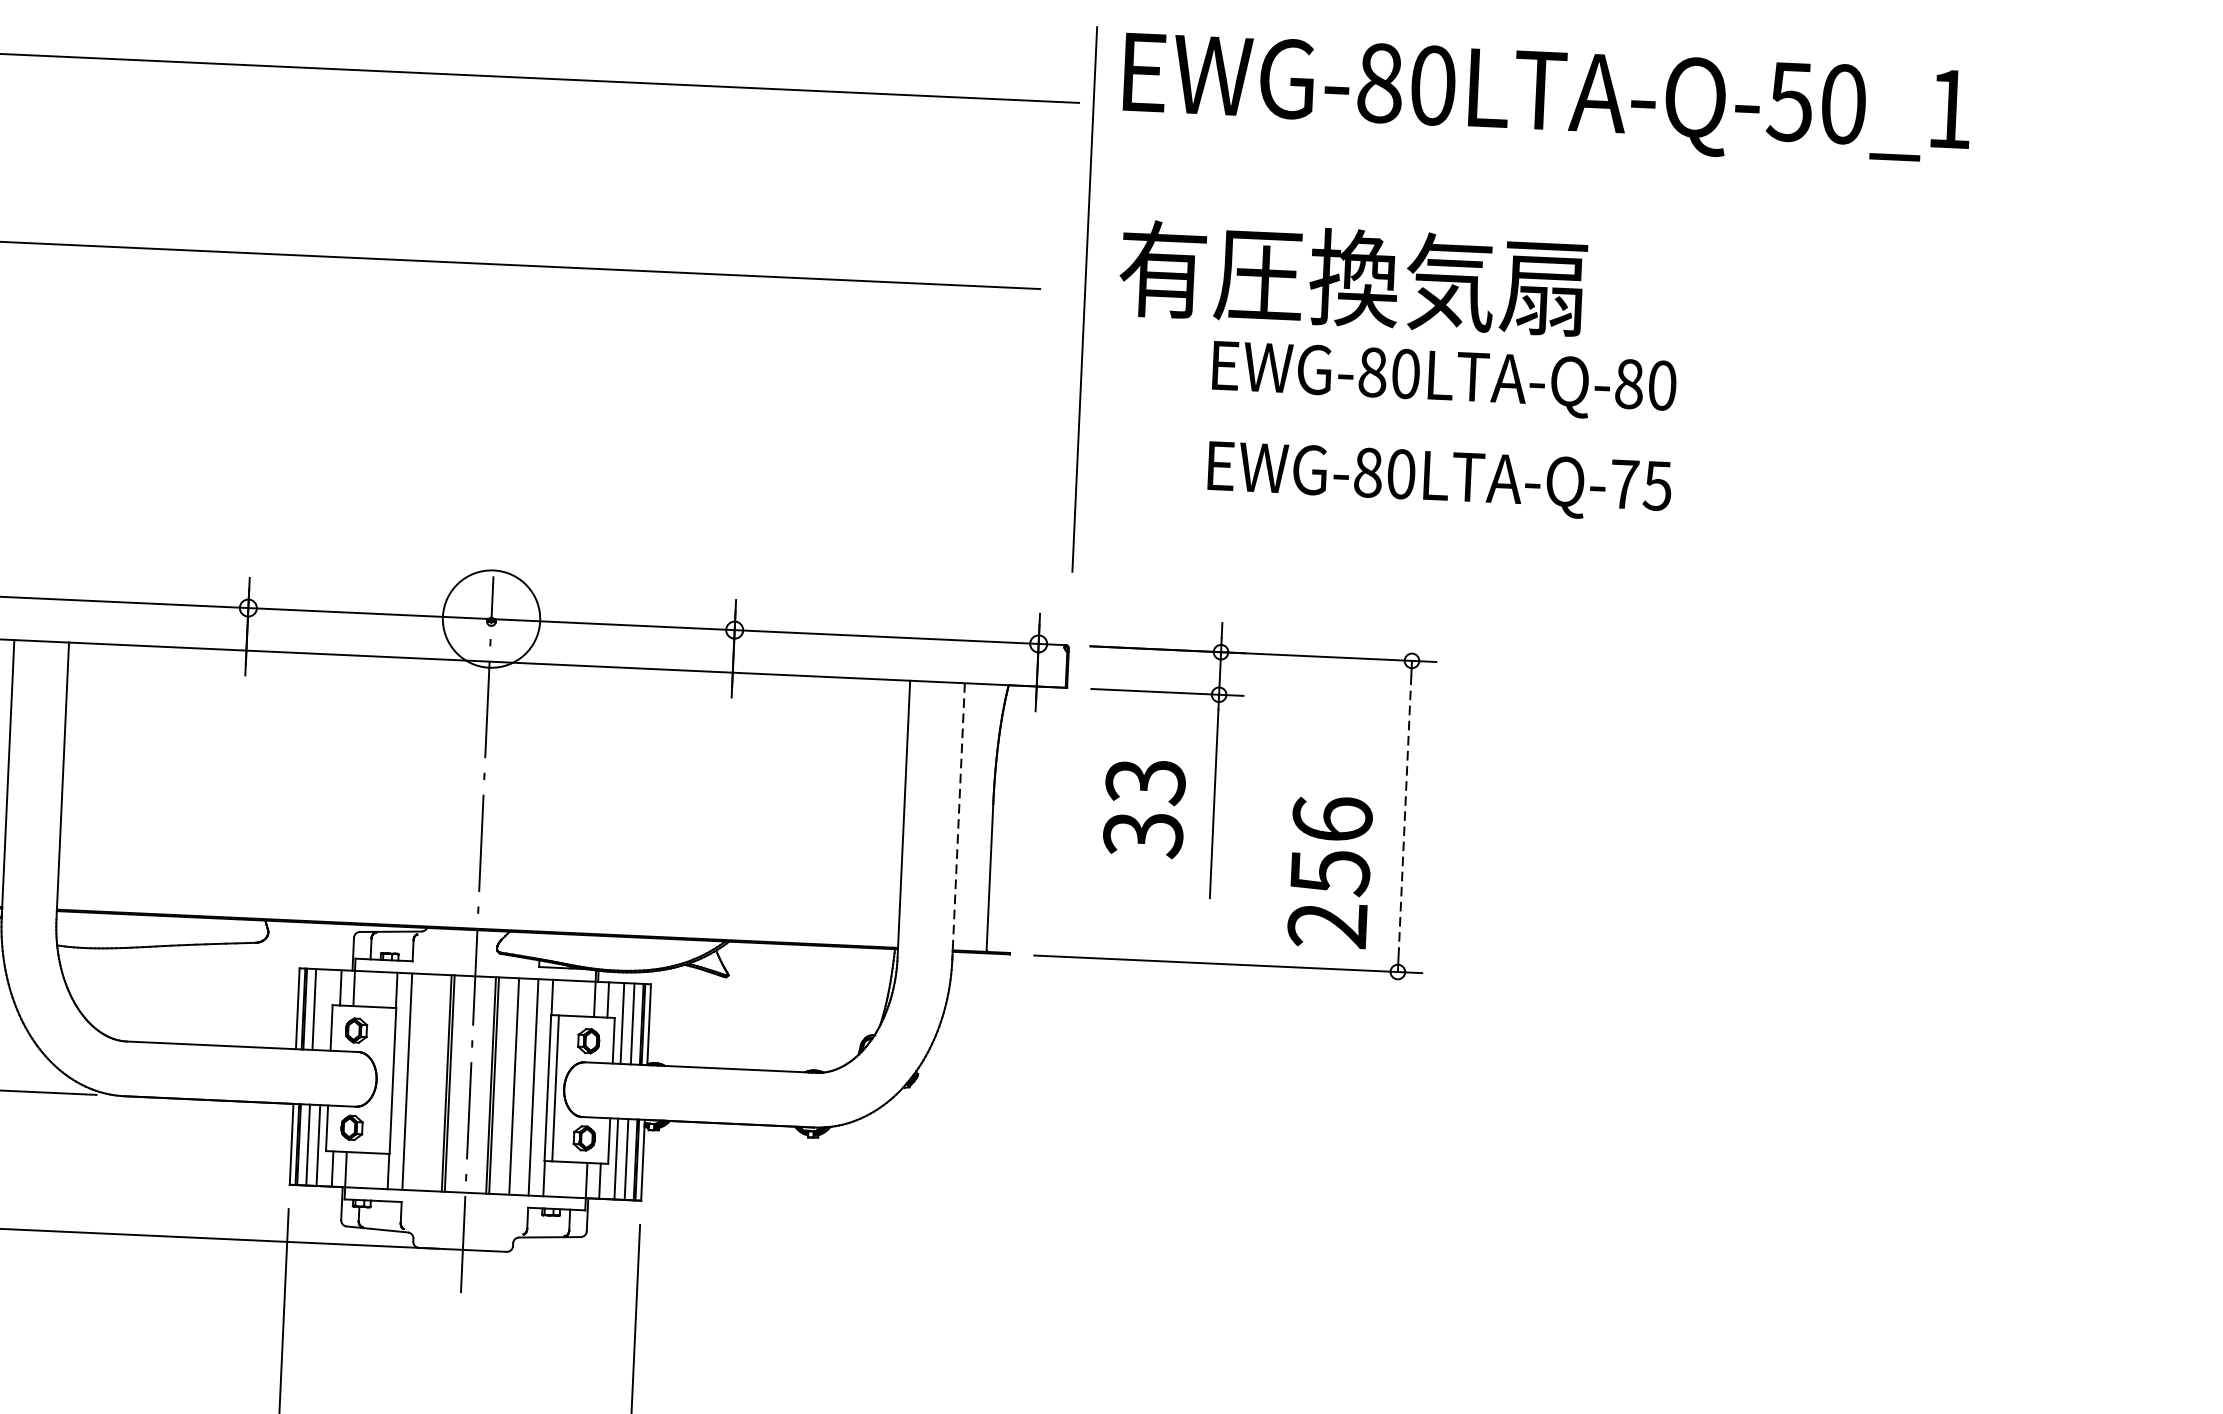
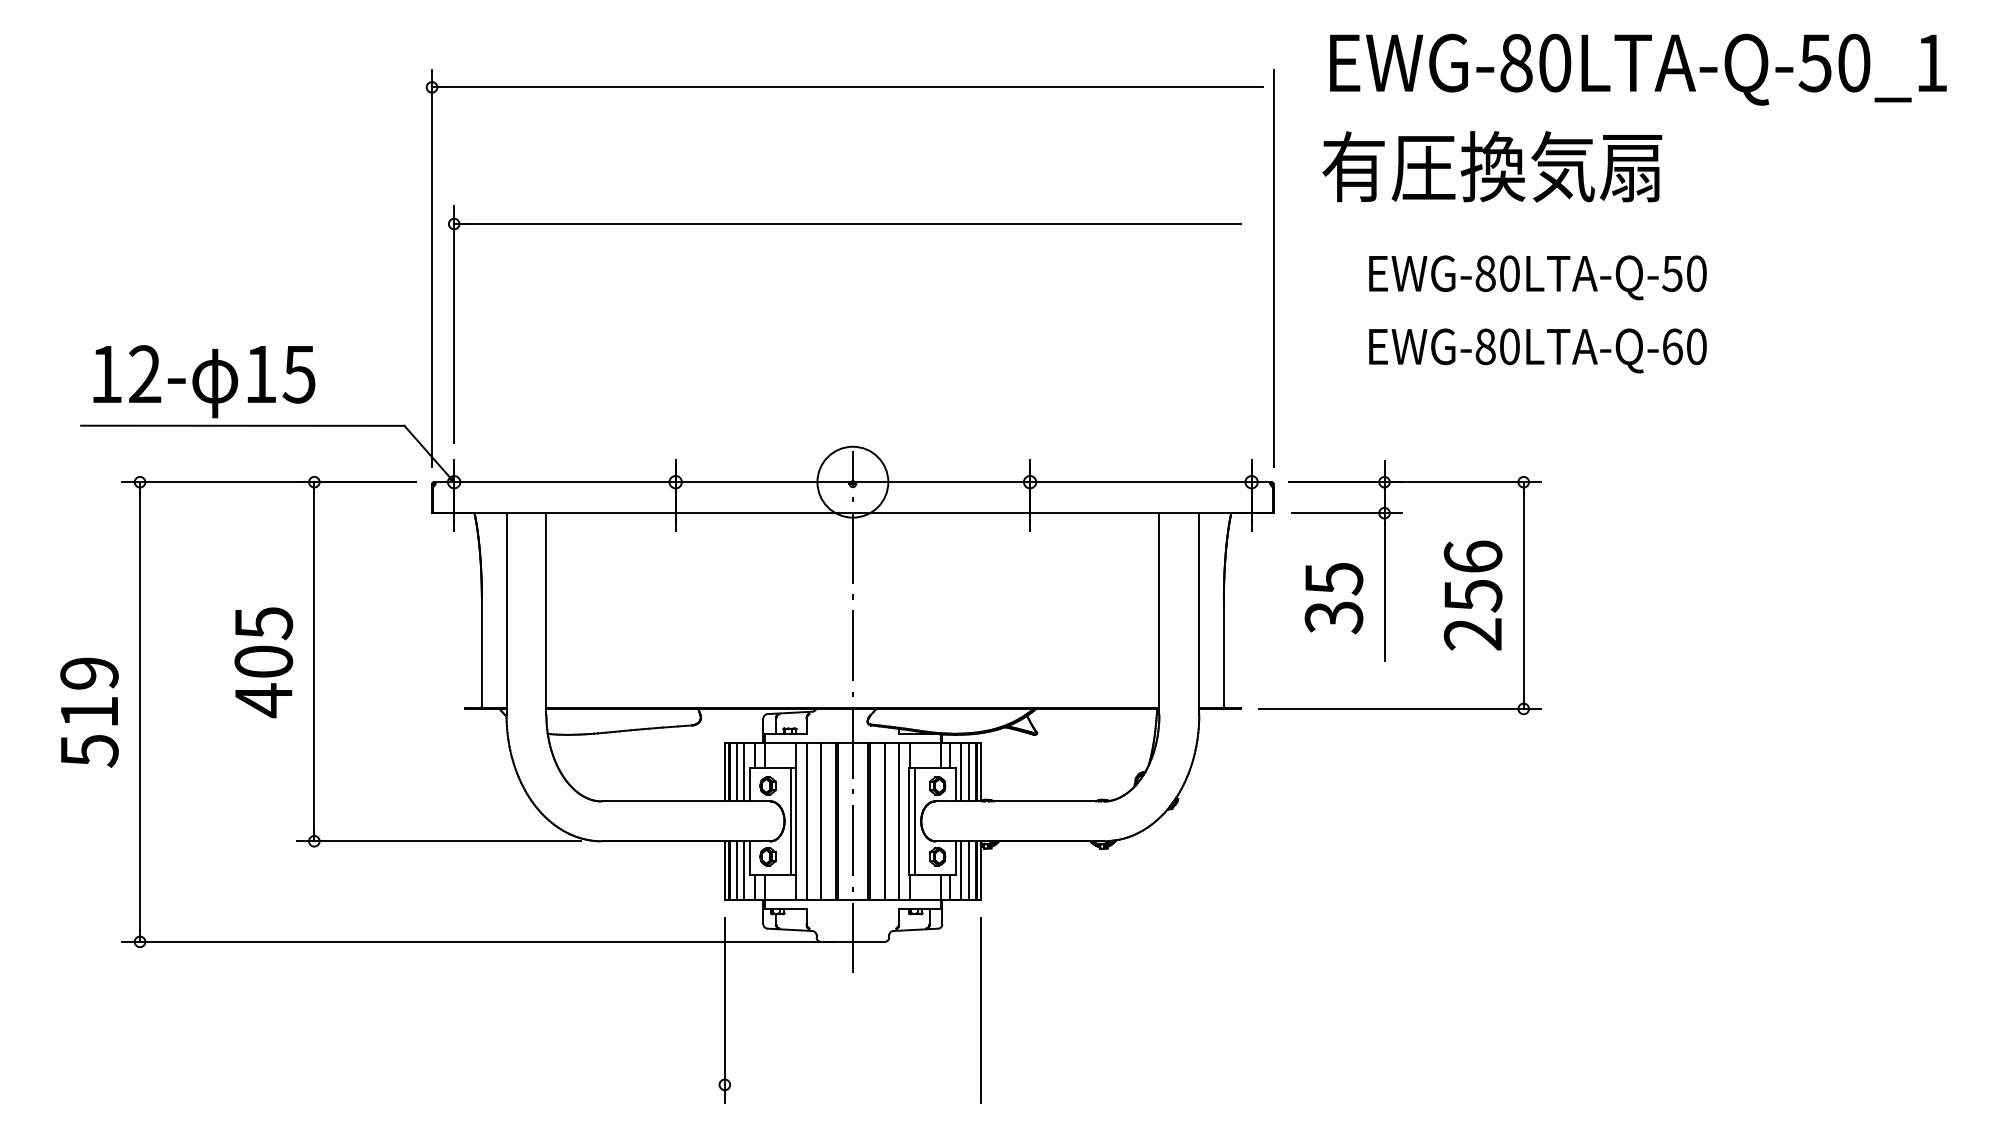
text: (1547, 99) -> (1638, 69), moved
text: (1353, 277) -> (1492, 166), moved
line: (1084, 299) -> (1273, 268), moved
text: (1629, 383) -> (1672, 273), EWG-80LTA-Q-80 -> EWG-80LTA-Q-50
text: (1641, 484) -> (1684, 346), EWG-80LTA-Q-75 -> EWG-80LTA-Q-60
text: (1144, 782) -> (1333, 579), 33 -> 35
line: (1404, 816) -> (1523, 595), dashed -> solid
line: (958, 822) -> (1199, 614), dashed -> solid
text: (1329, 872) -> (1472, 595), moved
line: (324, 1009) -> (744, 771), added
line: (384, 1080) -> (790, 821), added
line: (427, 1082) -> (821, 821), added

